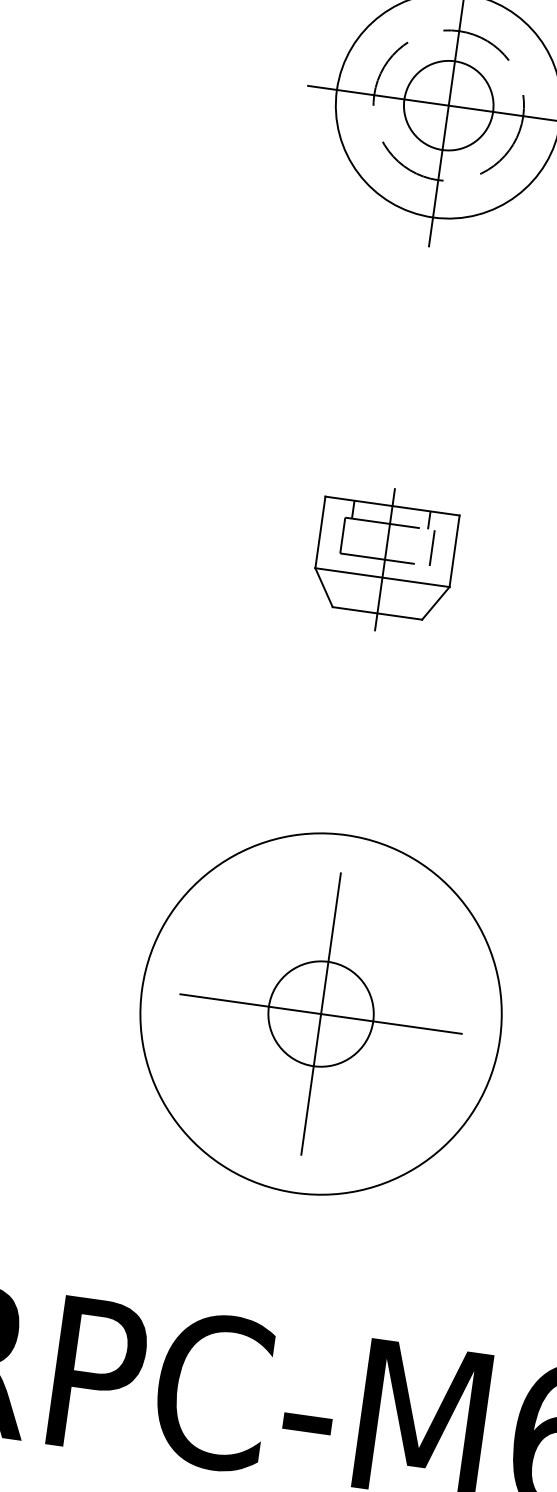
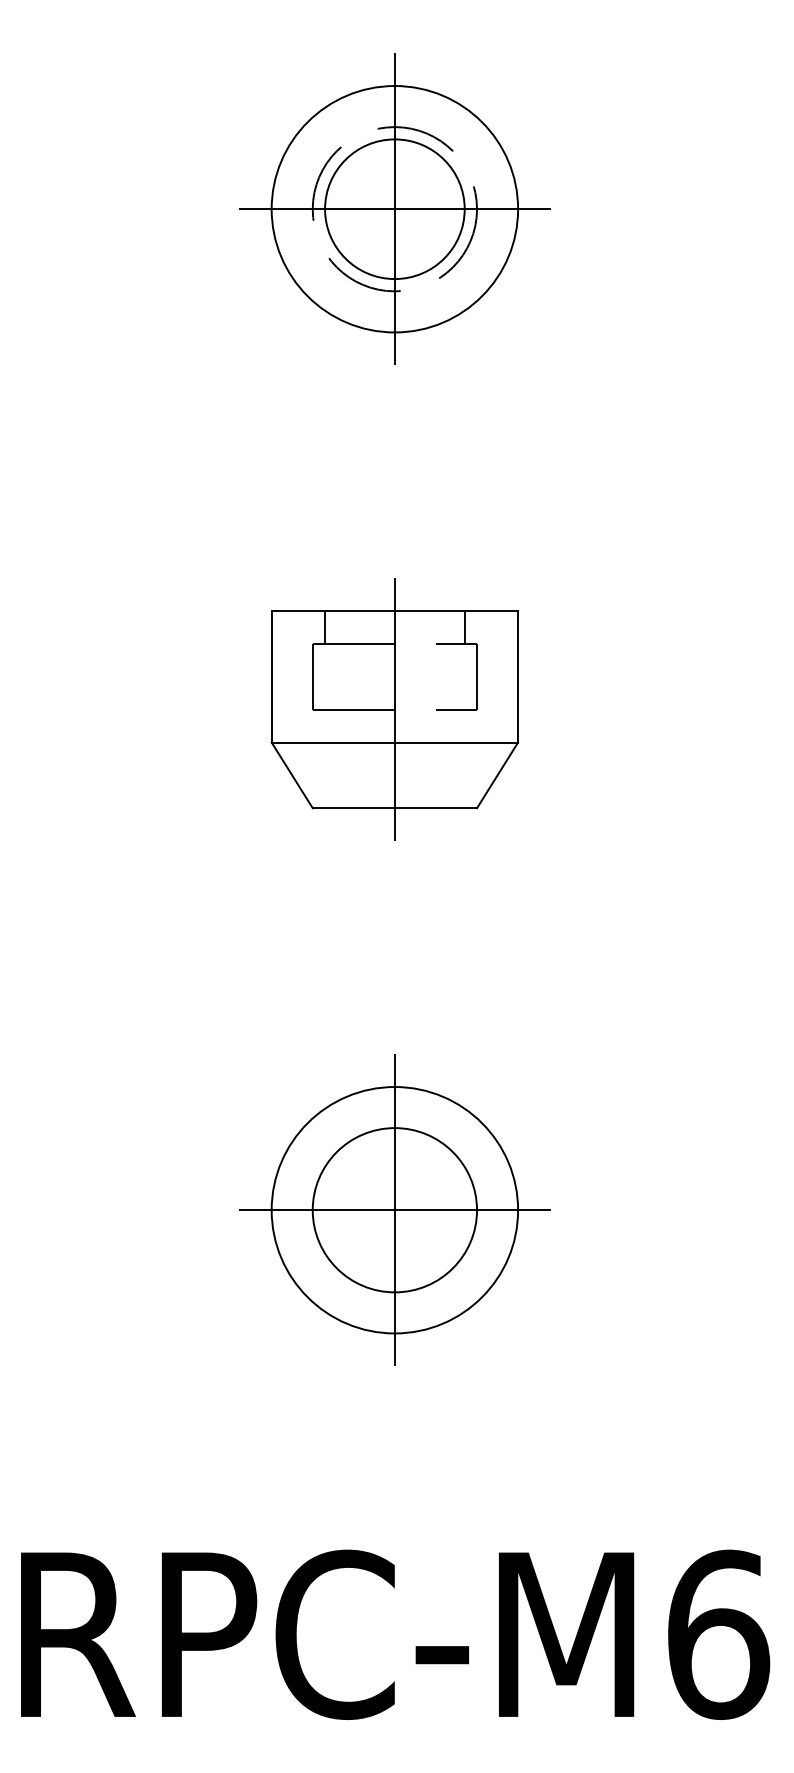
circle: (448, 105) -> (394, 209), size x1.43
part: (384, 559) -> (394, 709), size x1.67
circle: (320, 1014) -> (394, 1210), size x0.62
circle: (320, 1014) -> (394, 1210), size x1.43

